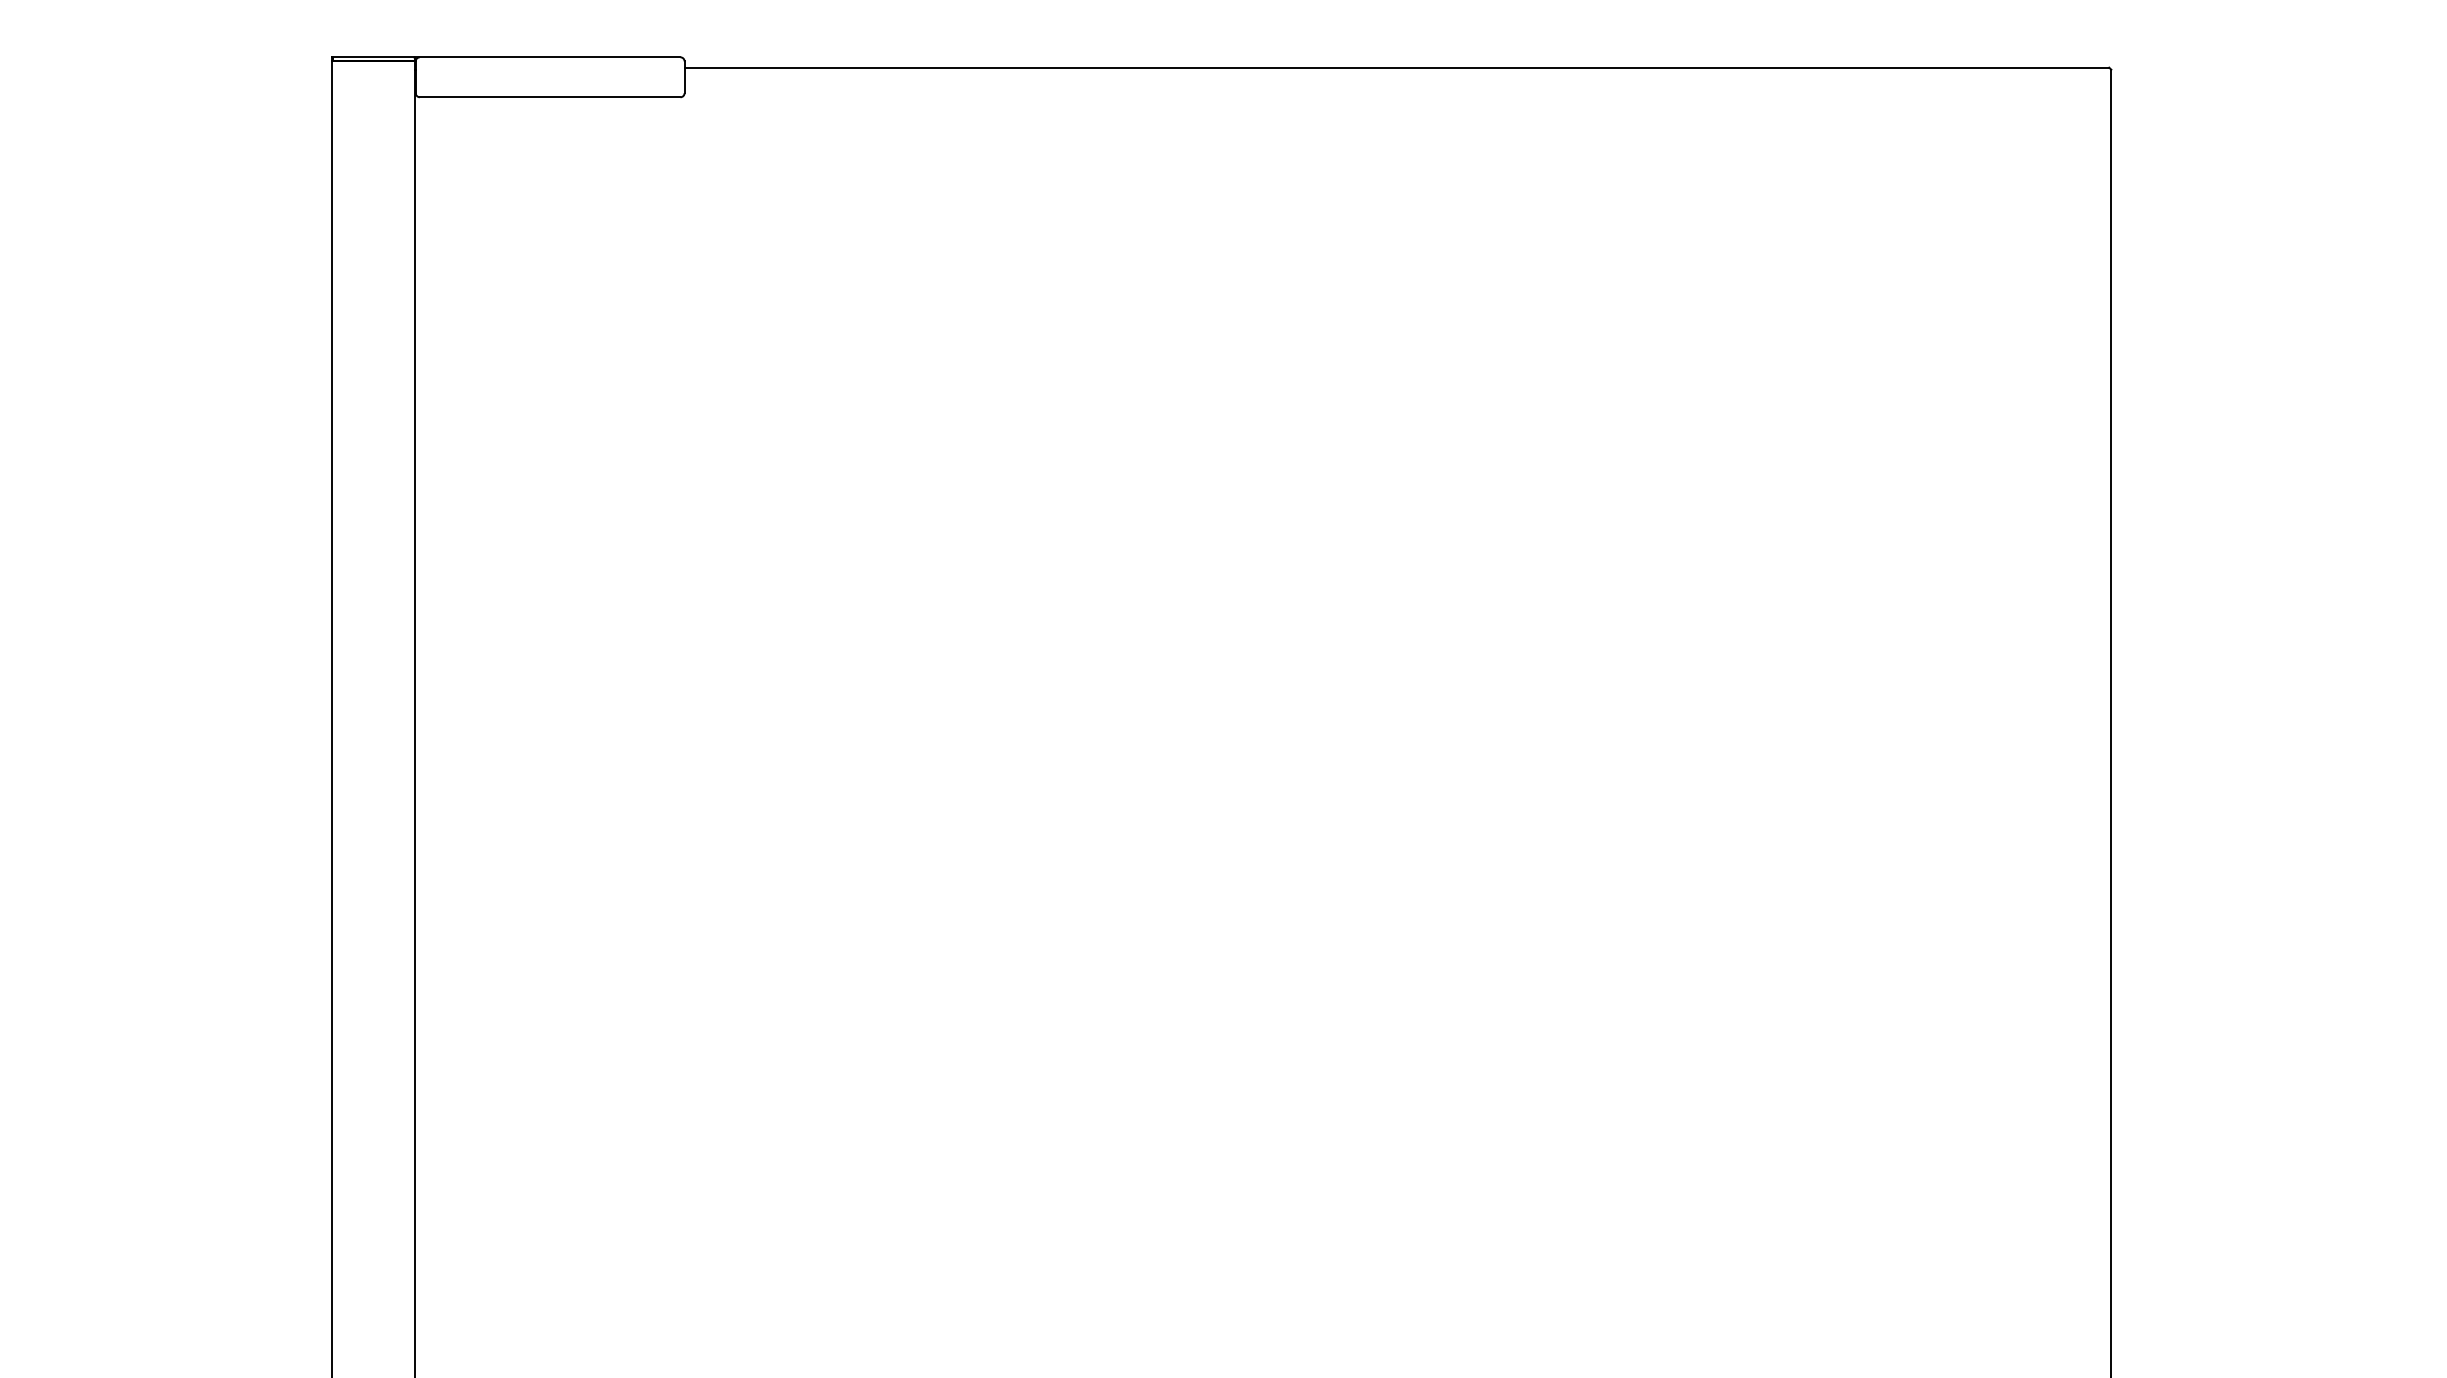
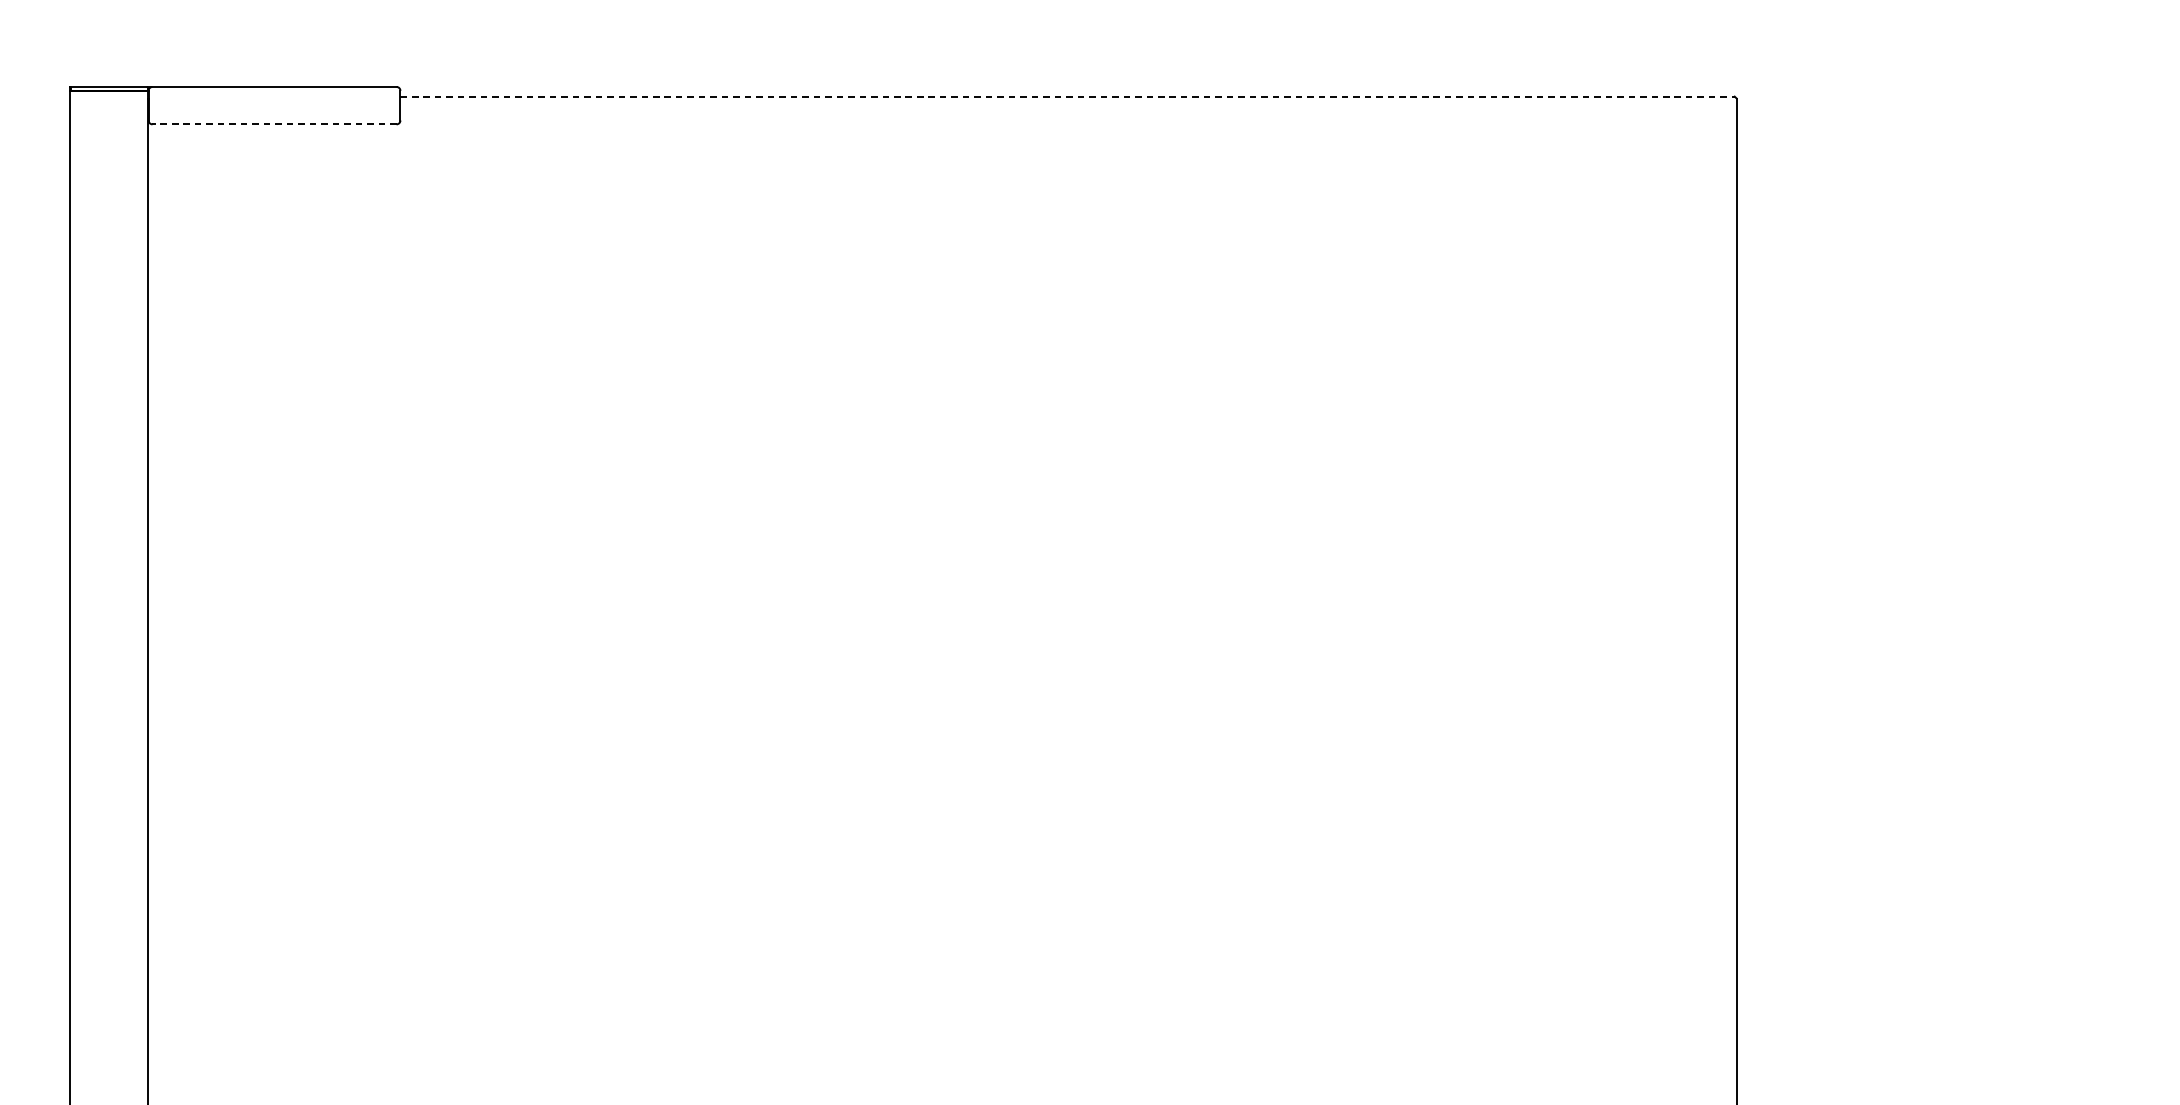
line: (1397, 67) -> (1068, 96), solid -> dashed
line: (549, 97) -> (273, 124), solid -> dashed

